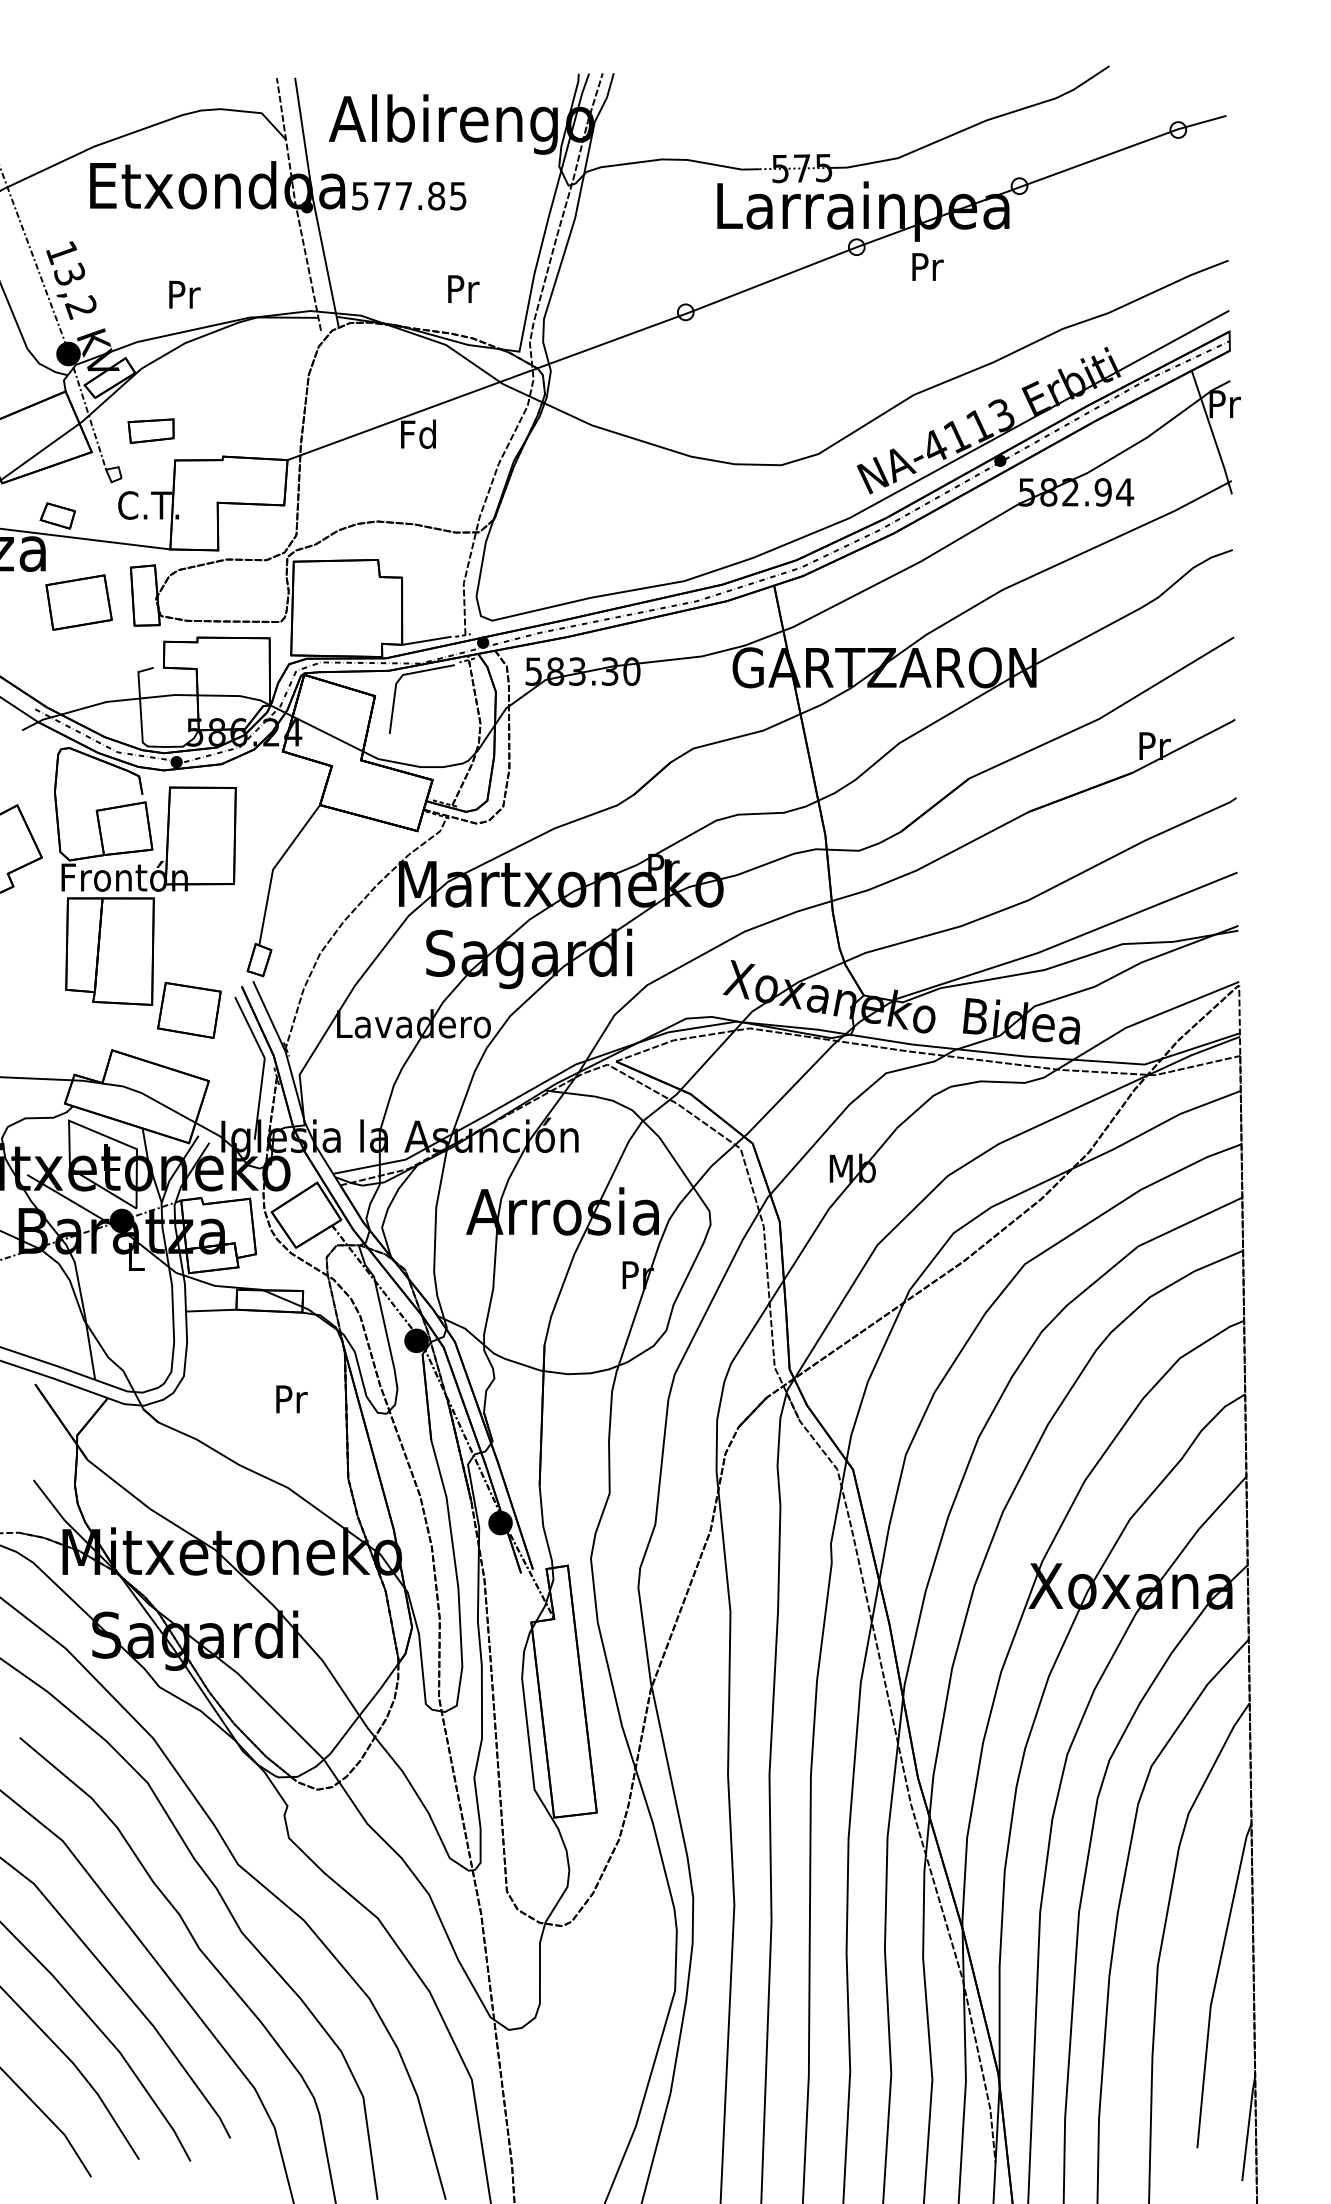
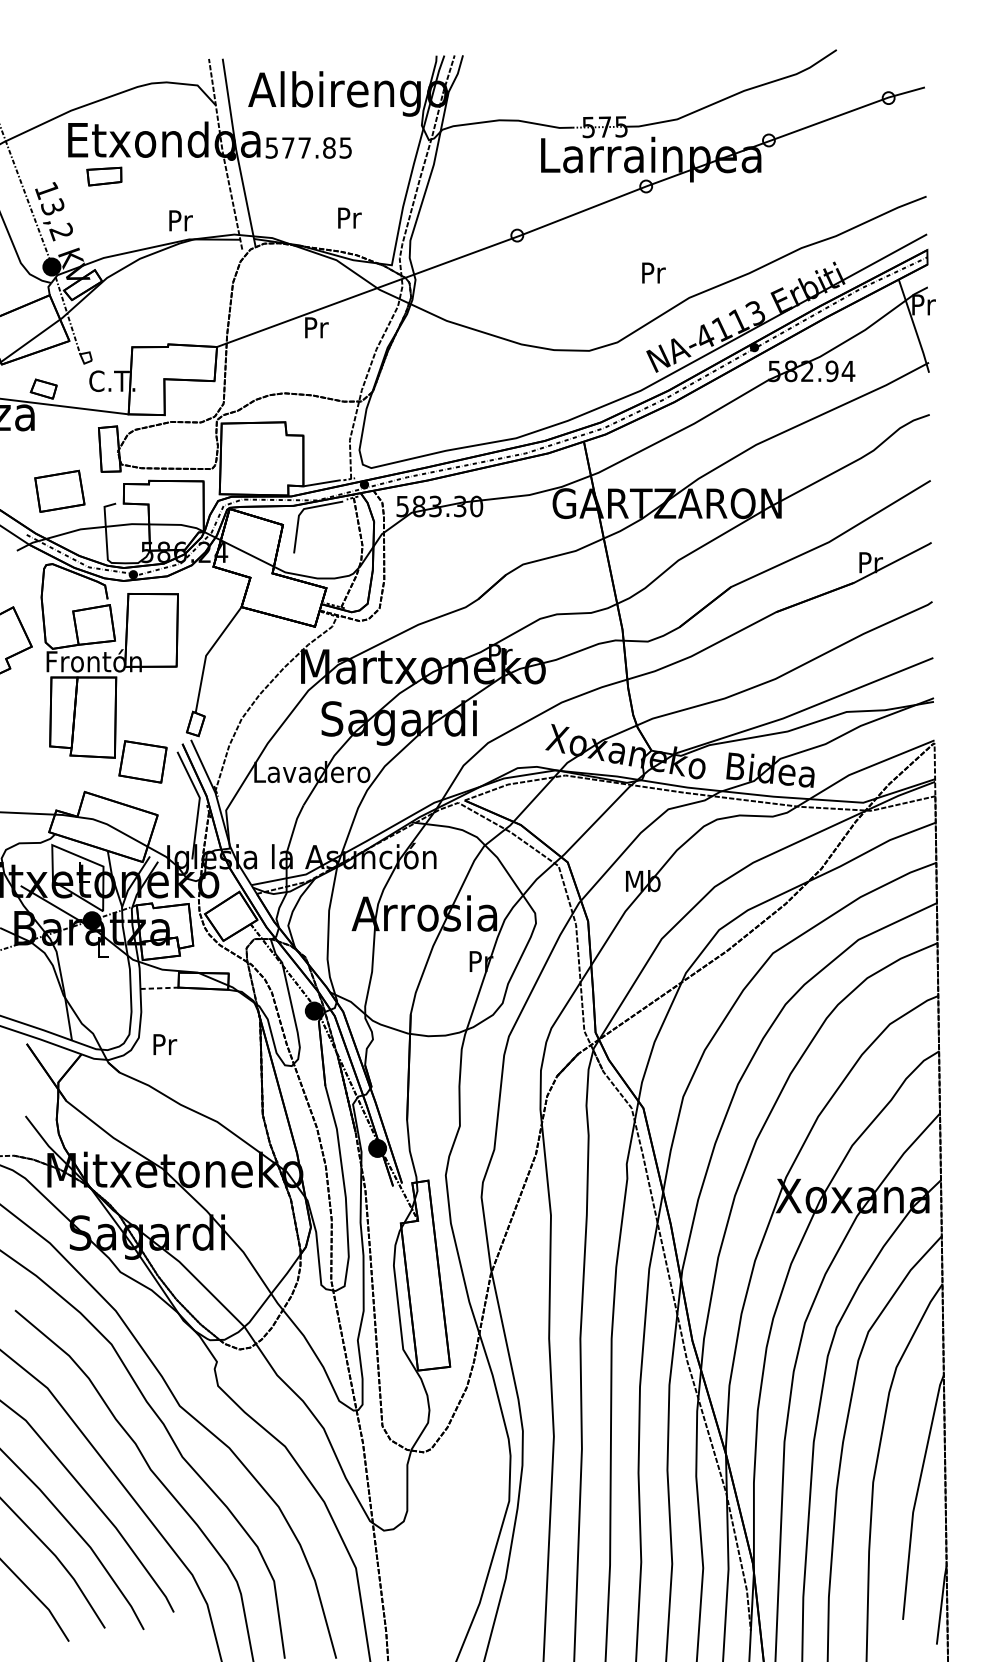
text: (927, 266) -> (653, 272), moved
text: (184, 294) -> (180, 220), moved
part: (150, 430) -> (103, 176), moved
text: (418, 433) -> (315, 326), Fd -> Pr
part: (78, 602) -> (59, 491), moved
line: (211, 1310) -> (159, 988), solid -> dashed
text: (291, 1399) -> (164, 1044), moved

